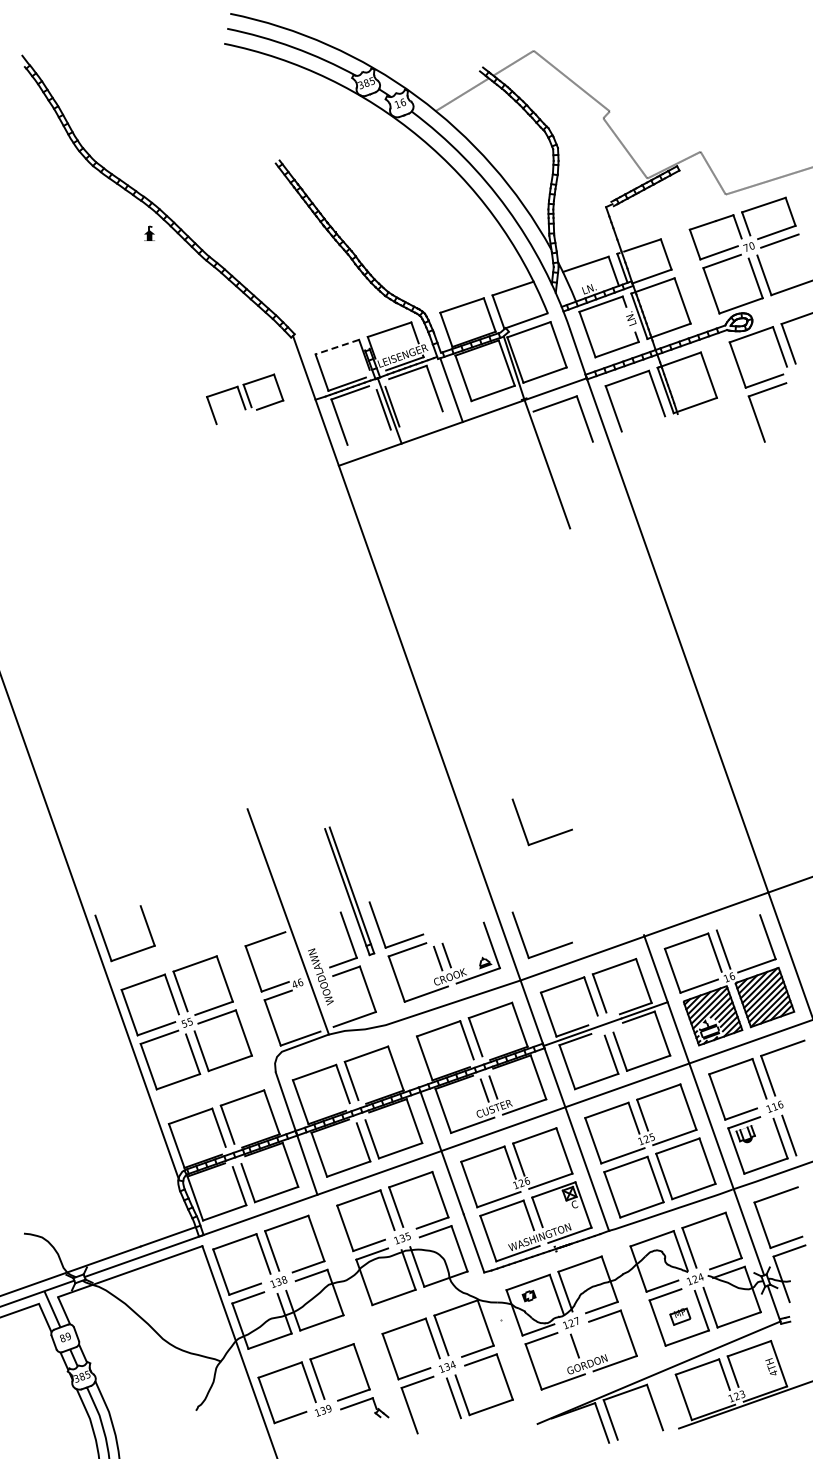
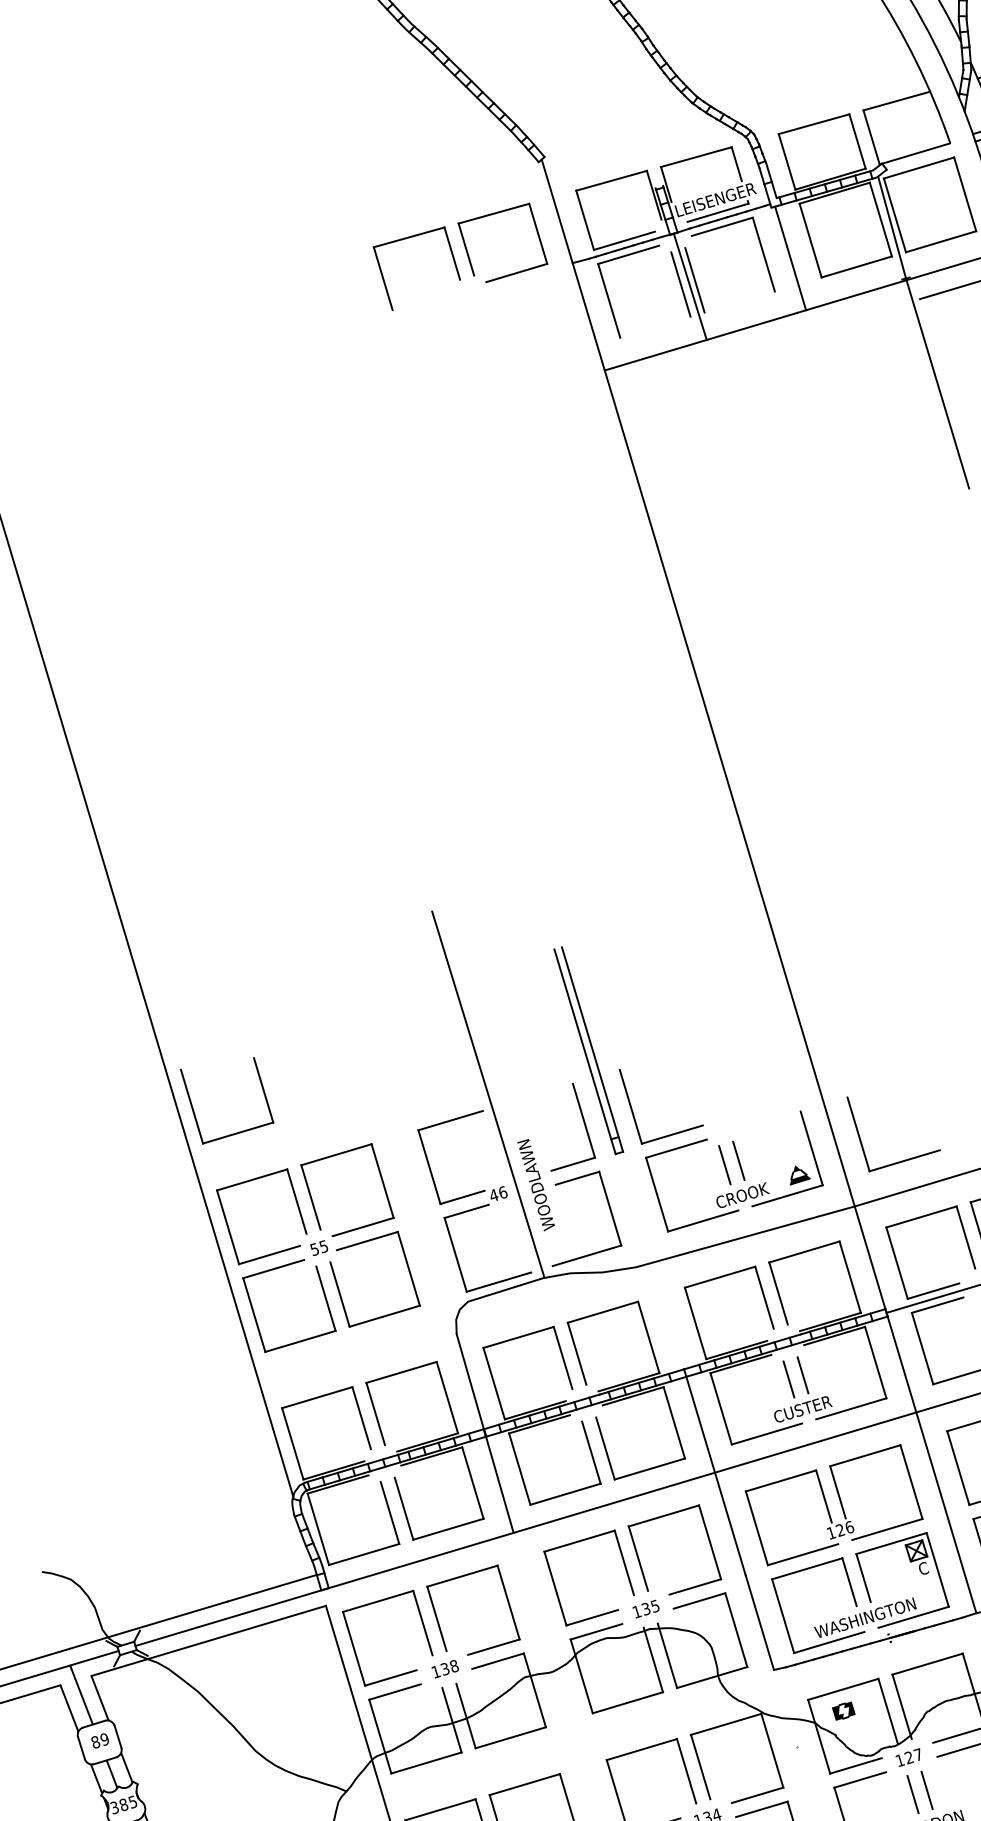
line: (337, 347) -> (611, 181), dashed -> solid
part: (244, 399) -> (459, 257), size x1.43
part: (546, 837) -> (907, 980), removed
line: (583, 1342) -> (926, 1789), added

